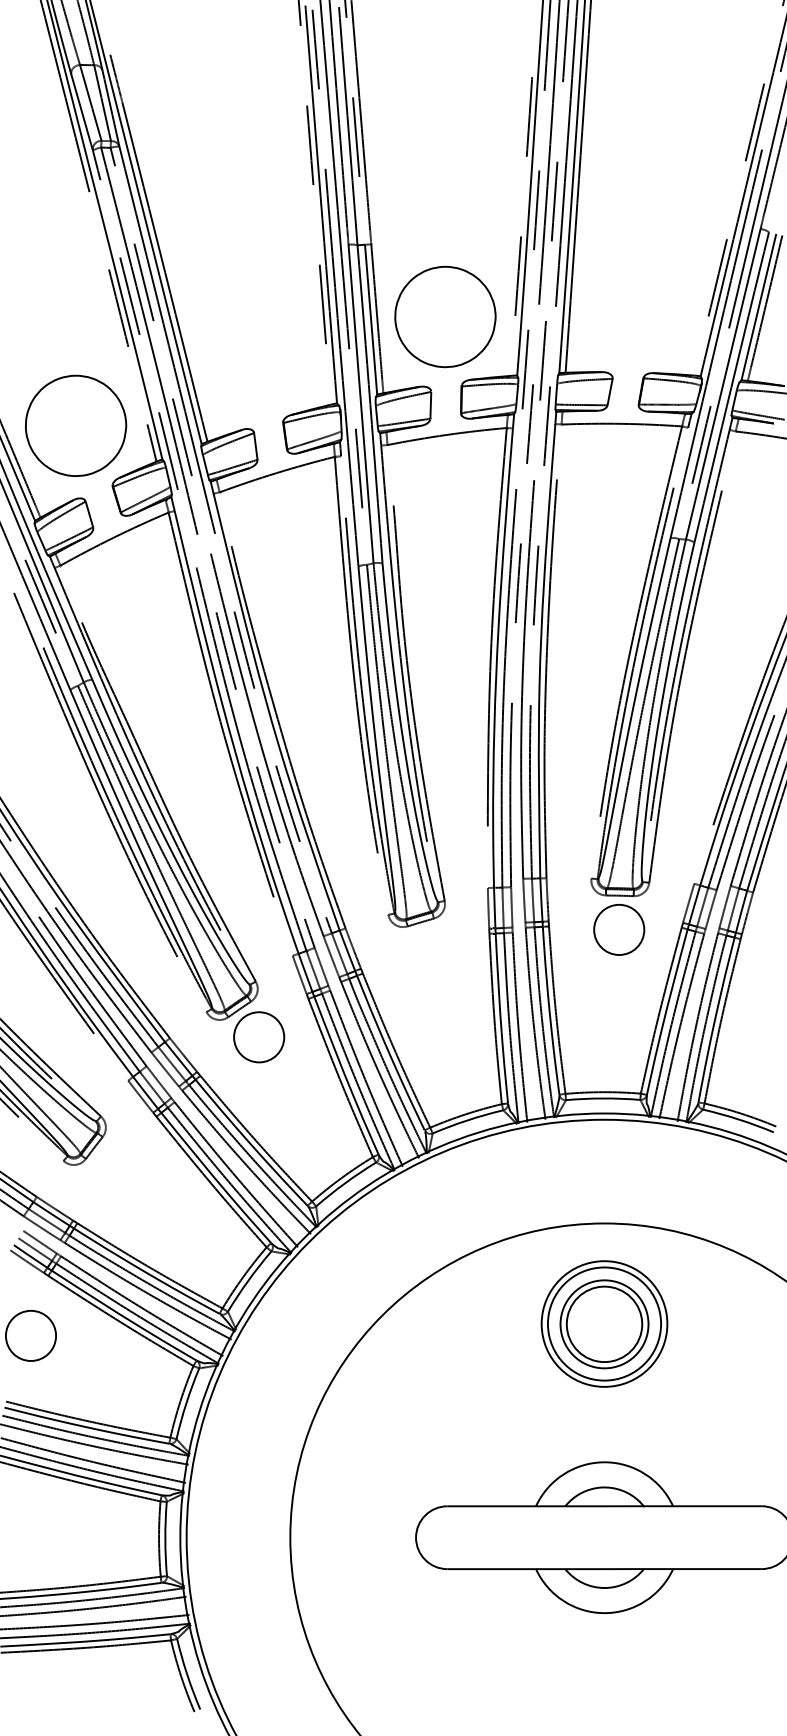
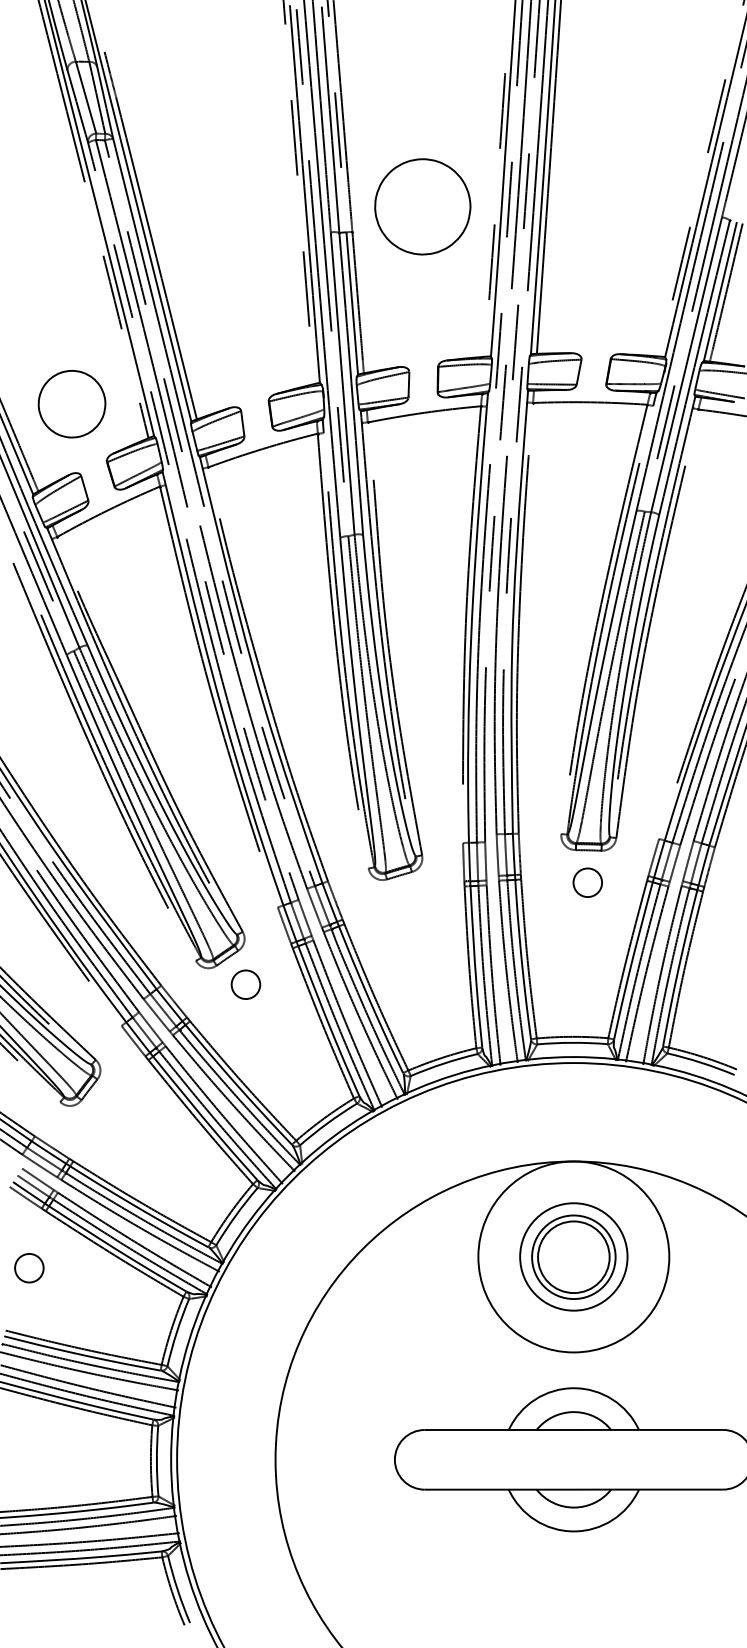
part: (445, 316) -> (422, 206), moved
part: (75, 425) -> (71, 403), size x0.7
circle: (618, 929) -> (587, 882), size x0.6
circle: (258, 1037) -> (245, 984), size x0.6
circle: (604, 1323) -> (573, 1256), size x1.6
circle: (31, 1336) -> (29, 1268), size x0.6

